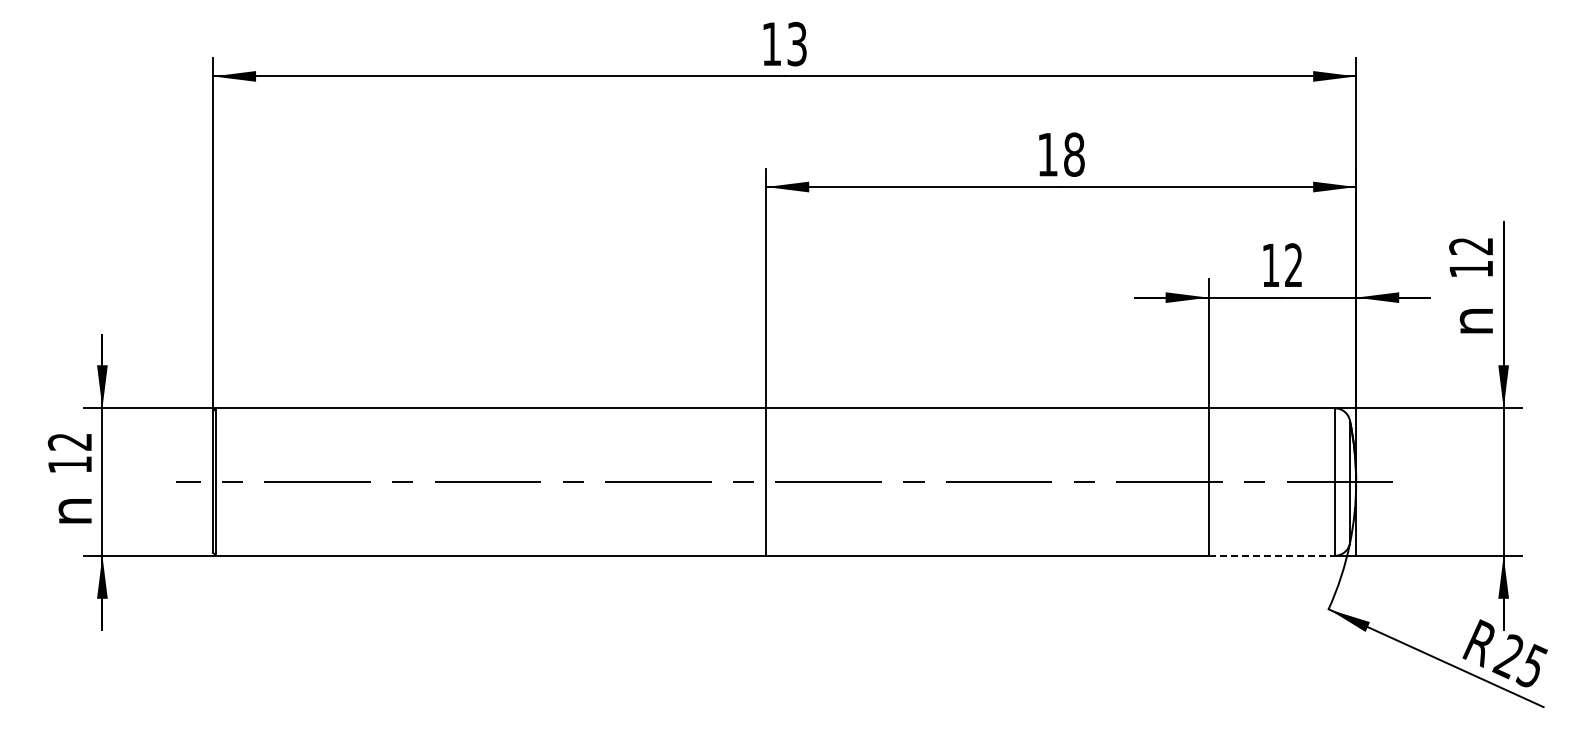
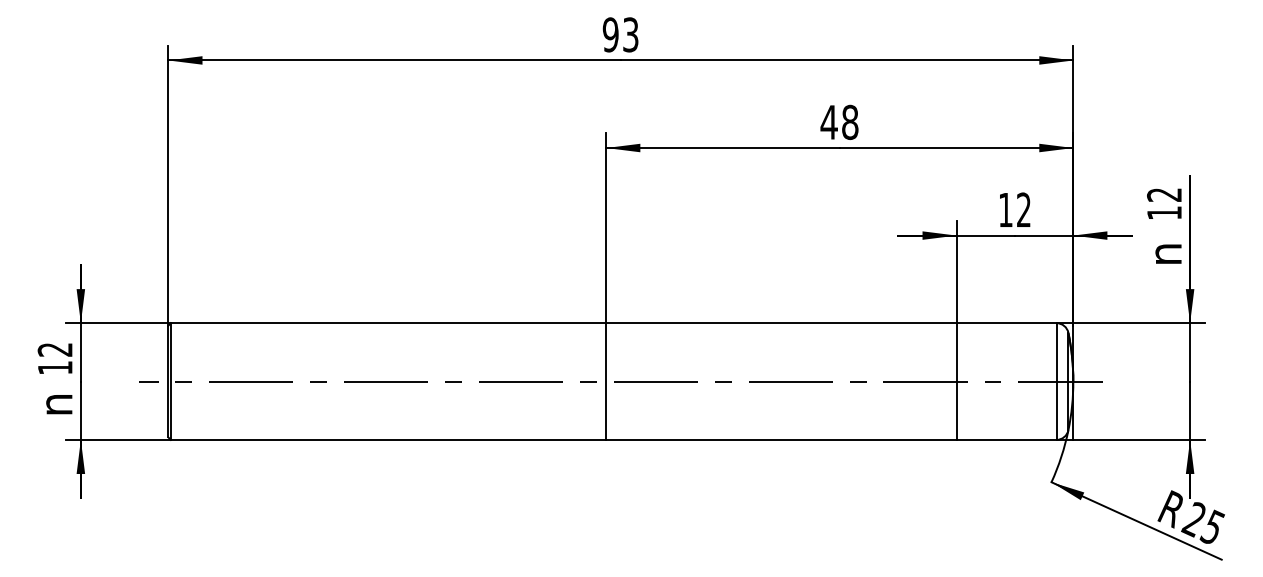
text: (771, 43) -> (610, 34), 13 -> 93
text: (1047, 154) -> (829, 122), 18 -> 48
line: (1272, 555) -> (1007, 439), dashed -> solid

